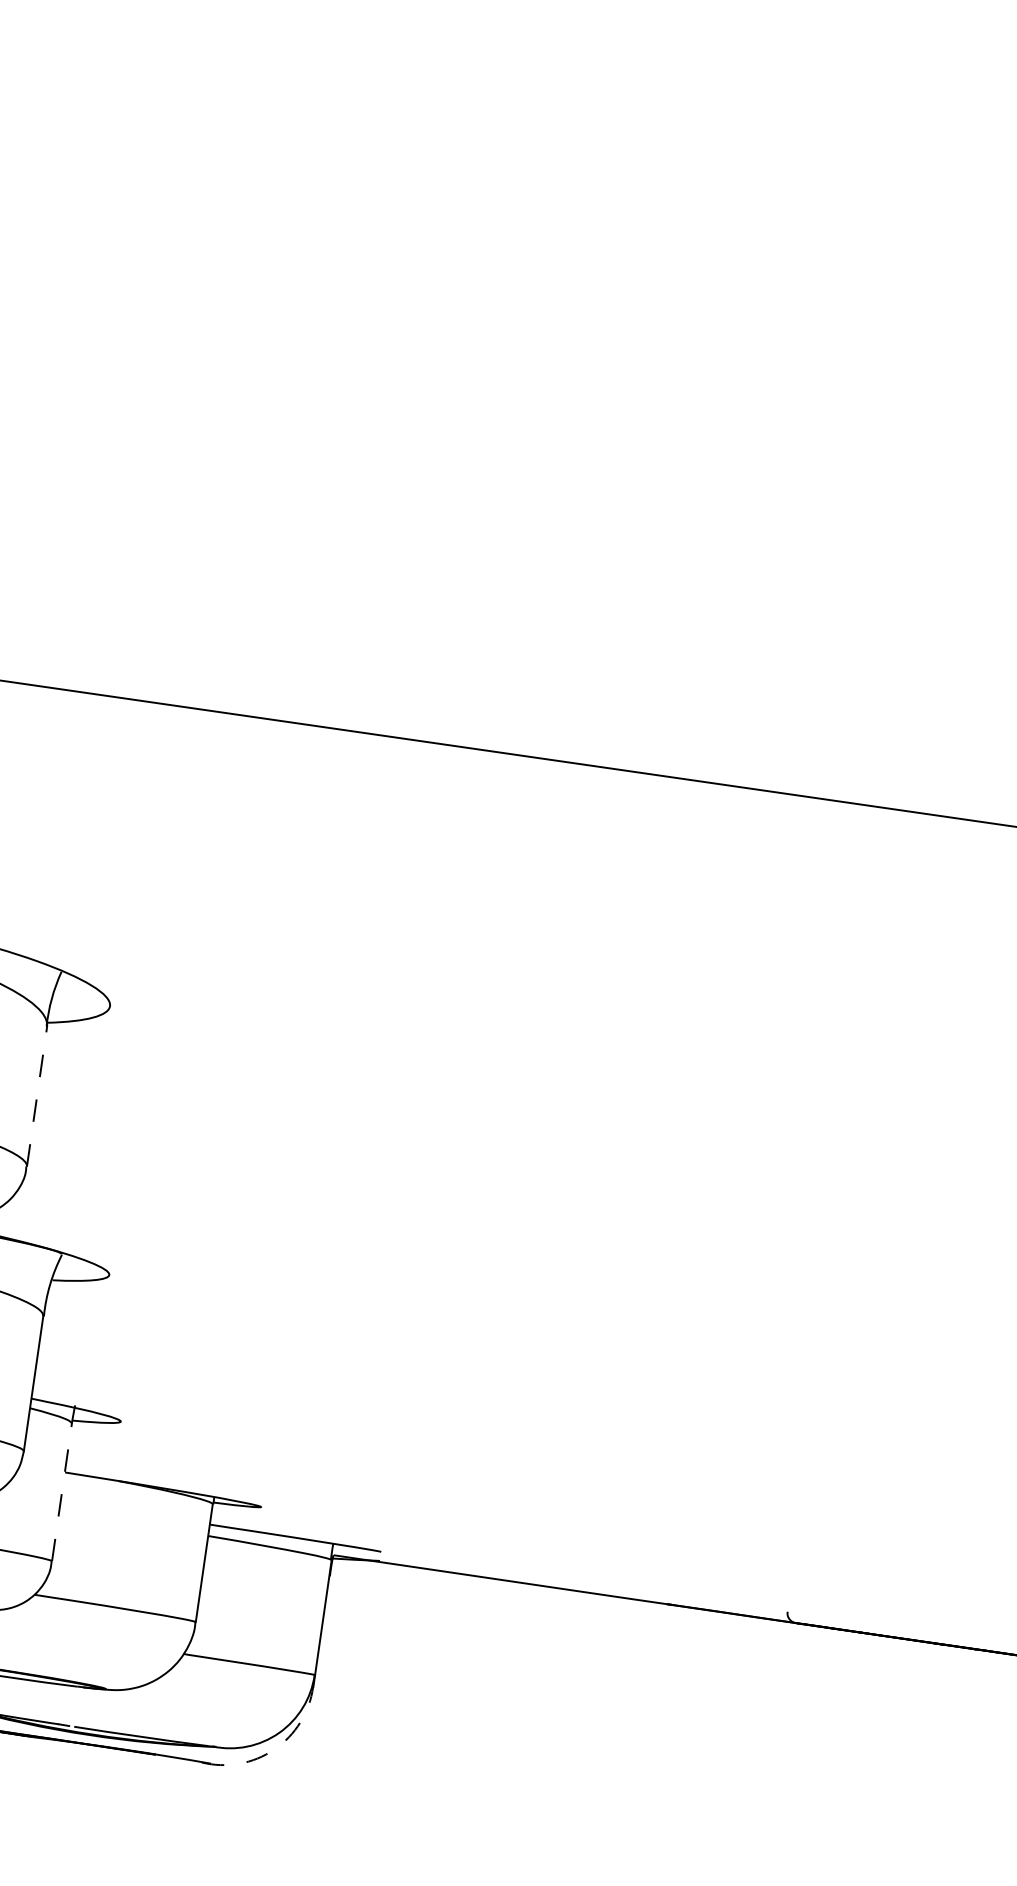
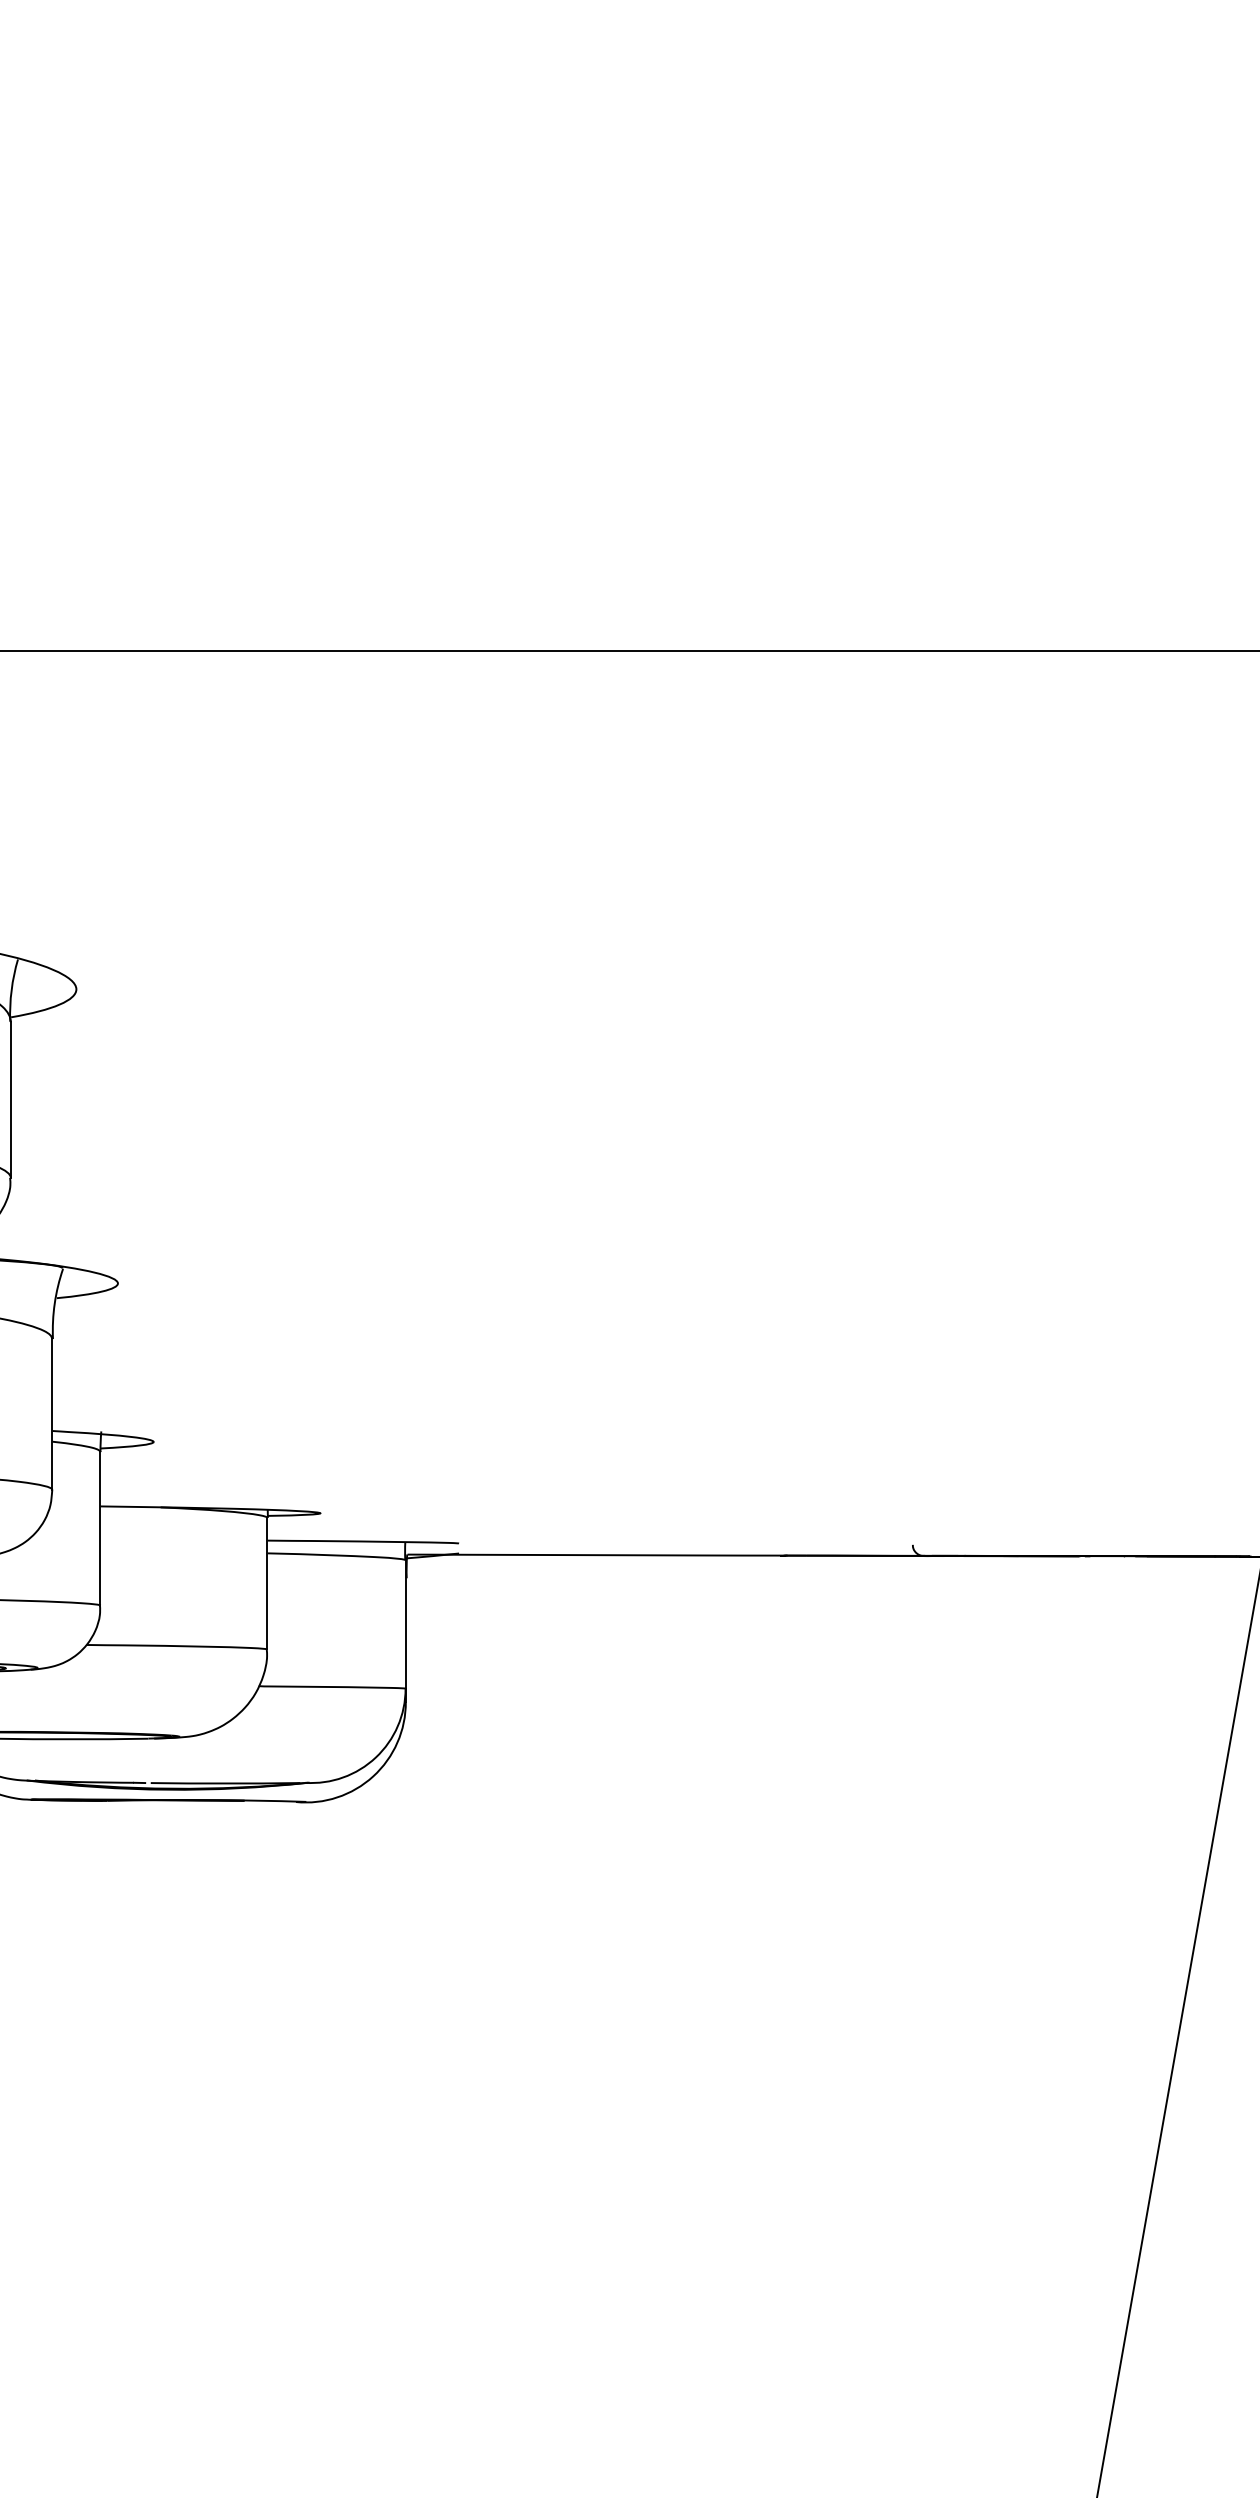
line: (36, 1096) -> (10, 1099), dashed -> solid
line: (62, 1492) -> (100, 1528), dashed -> solid
arc: (274, 1749) -> (373, 1776), dashed -> solid

